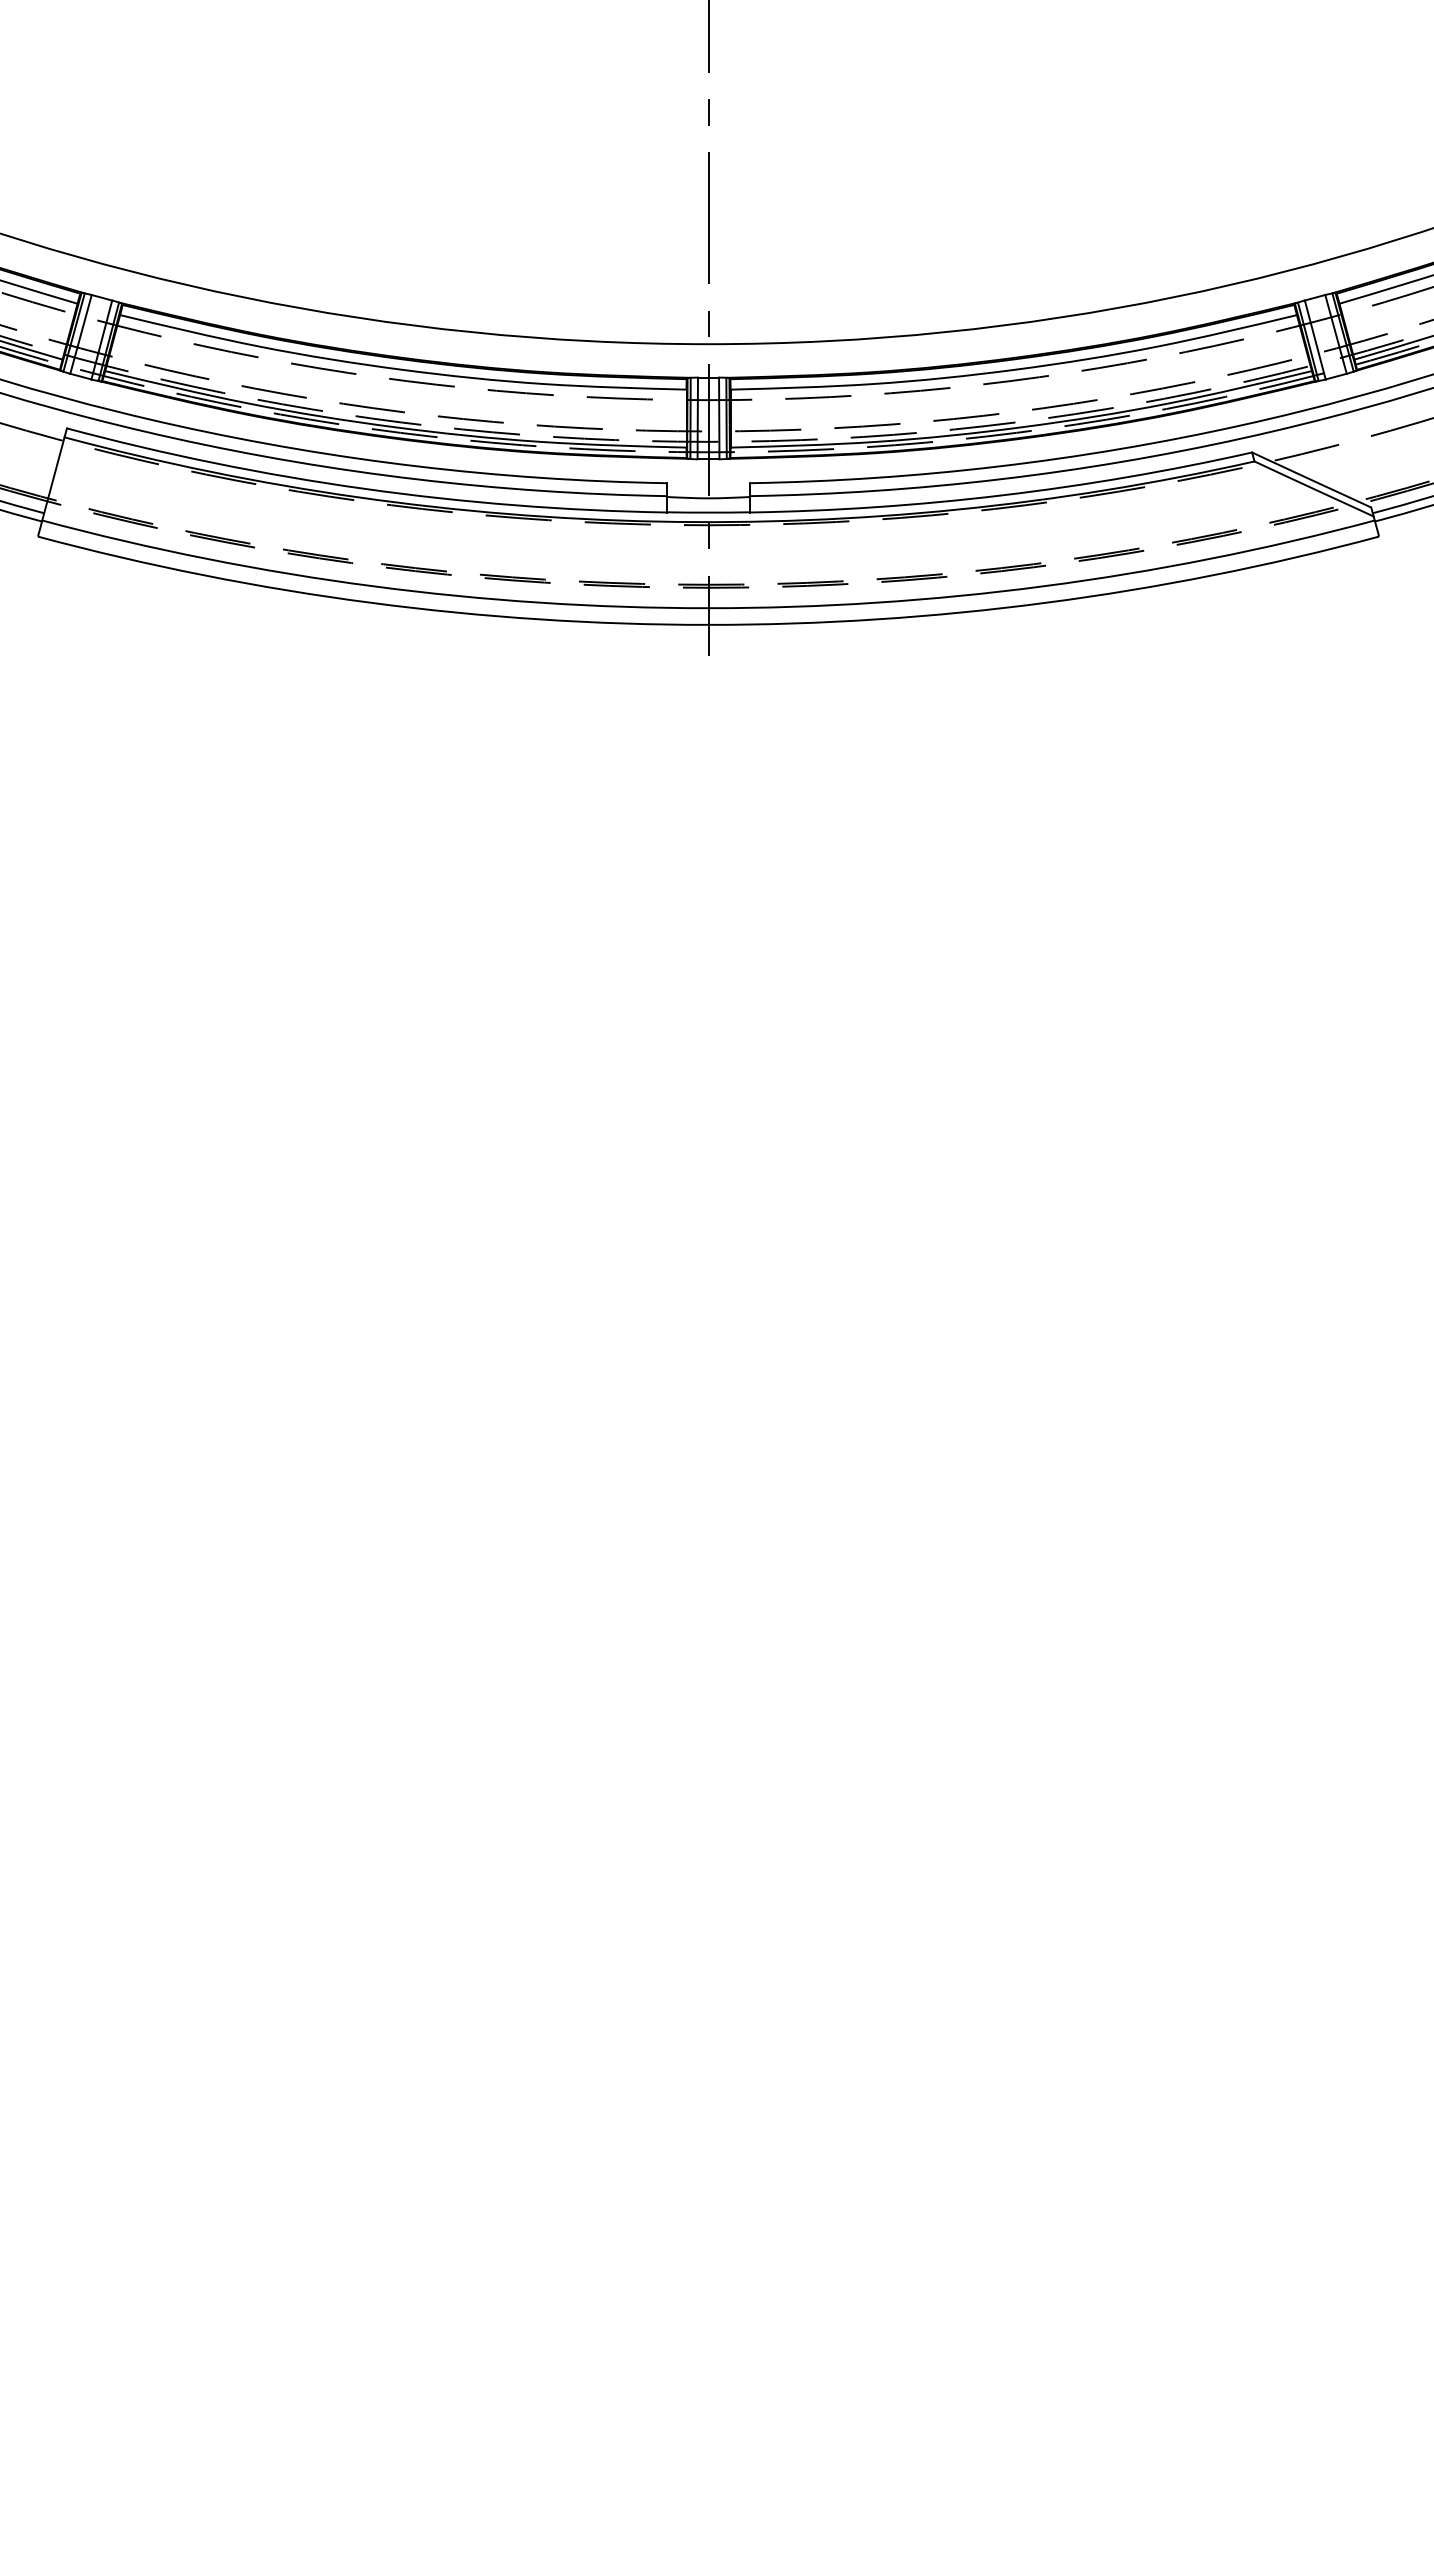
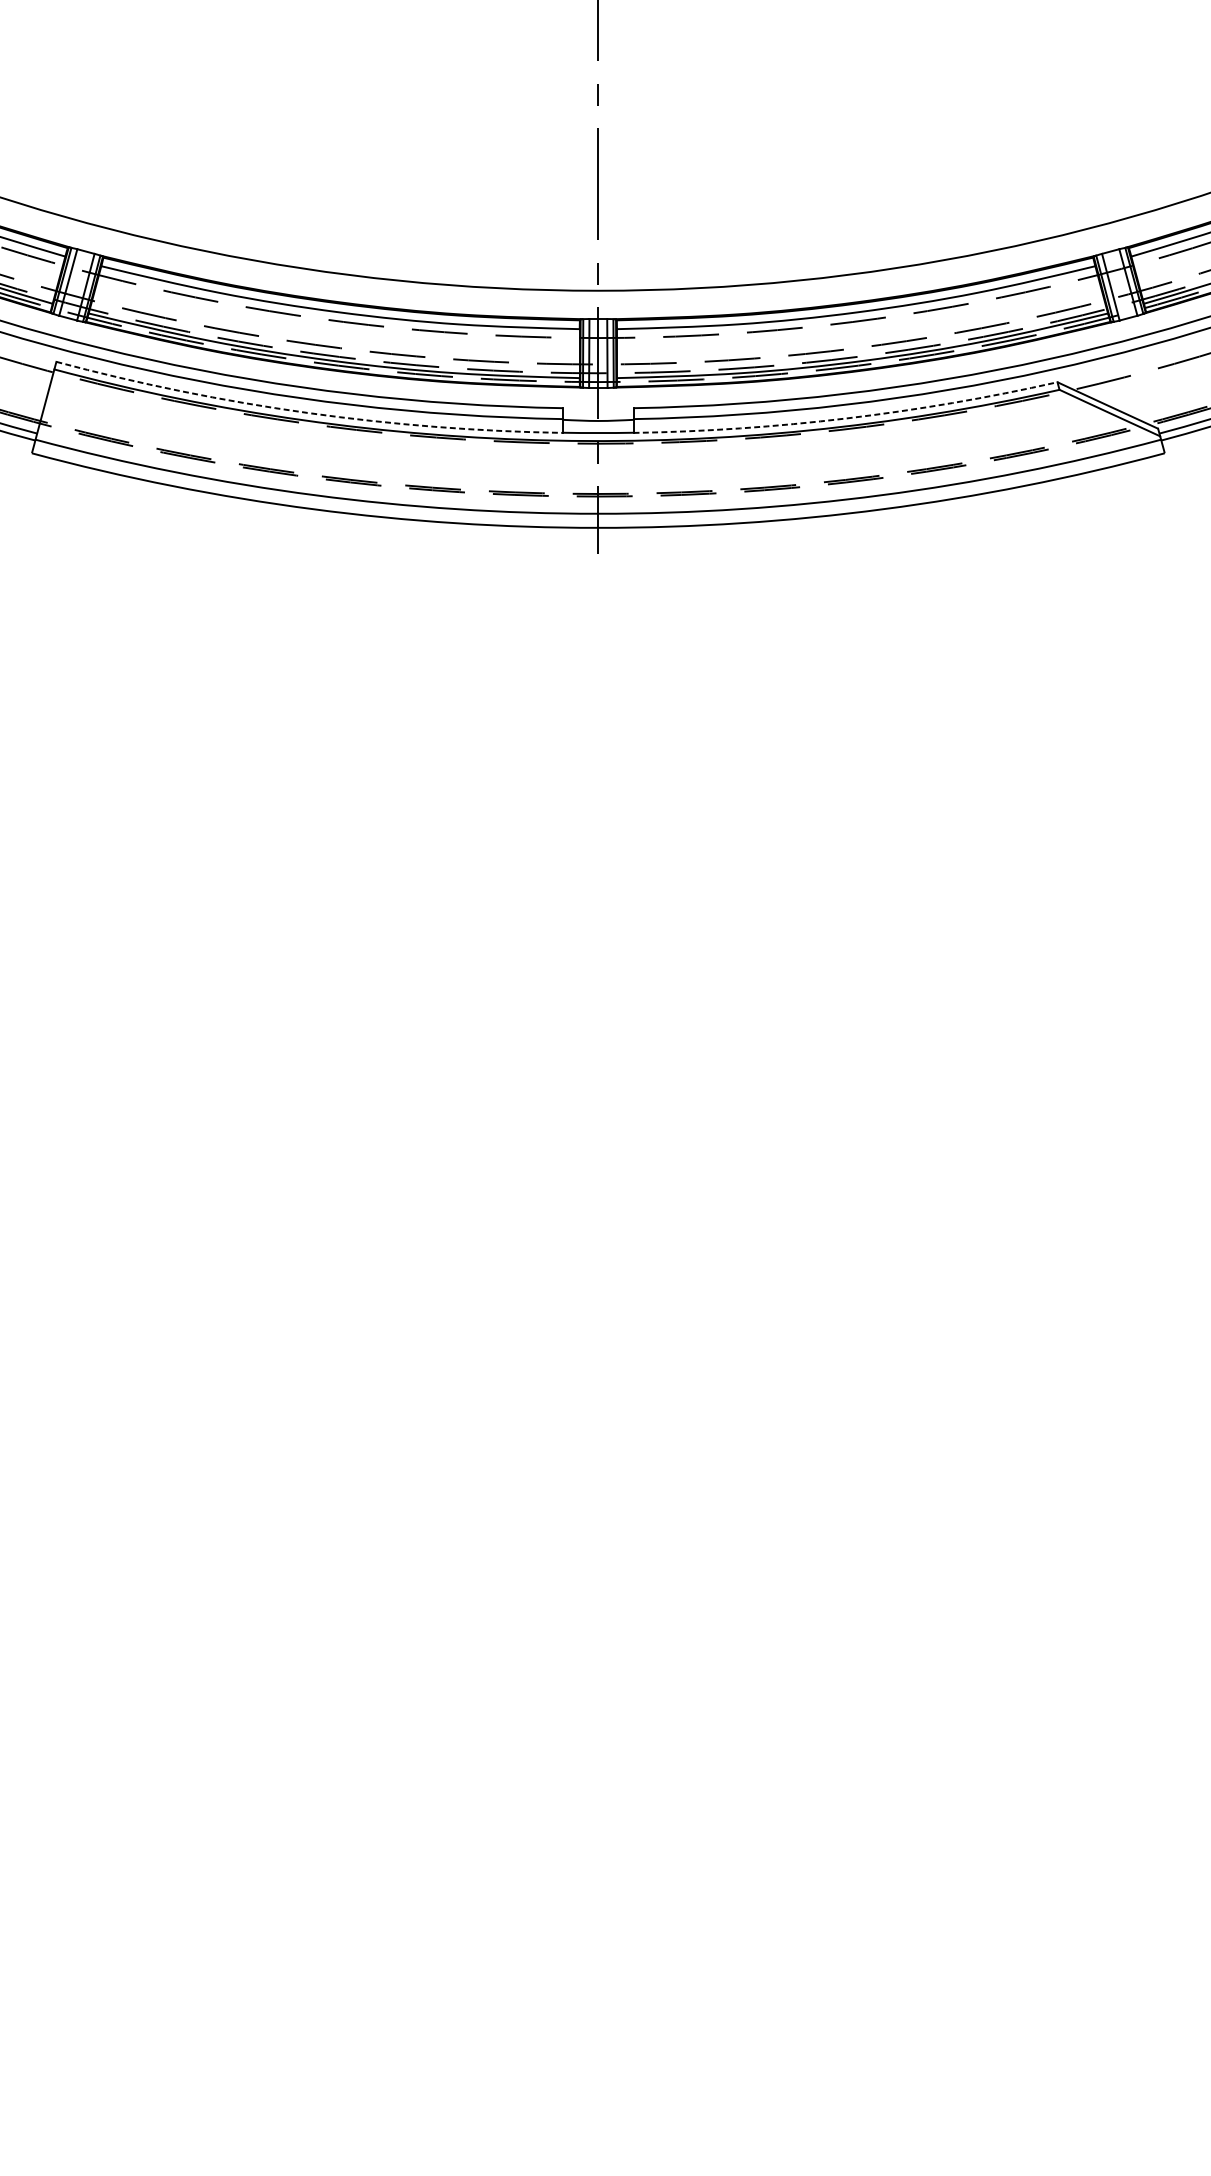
arc: (364, 488) -> (307, 412), solid -> dashed
arc: (1002, 495) -> (846, 418), solid -> dashed

